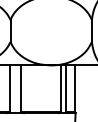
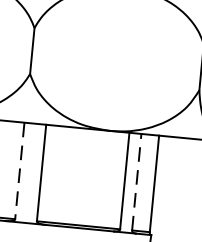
line: (66, 88) -> (137, 181), solid -> dashed
line: (10, 89) -> (20, 172), solid -> dashed

